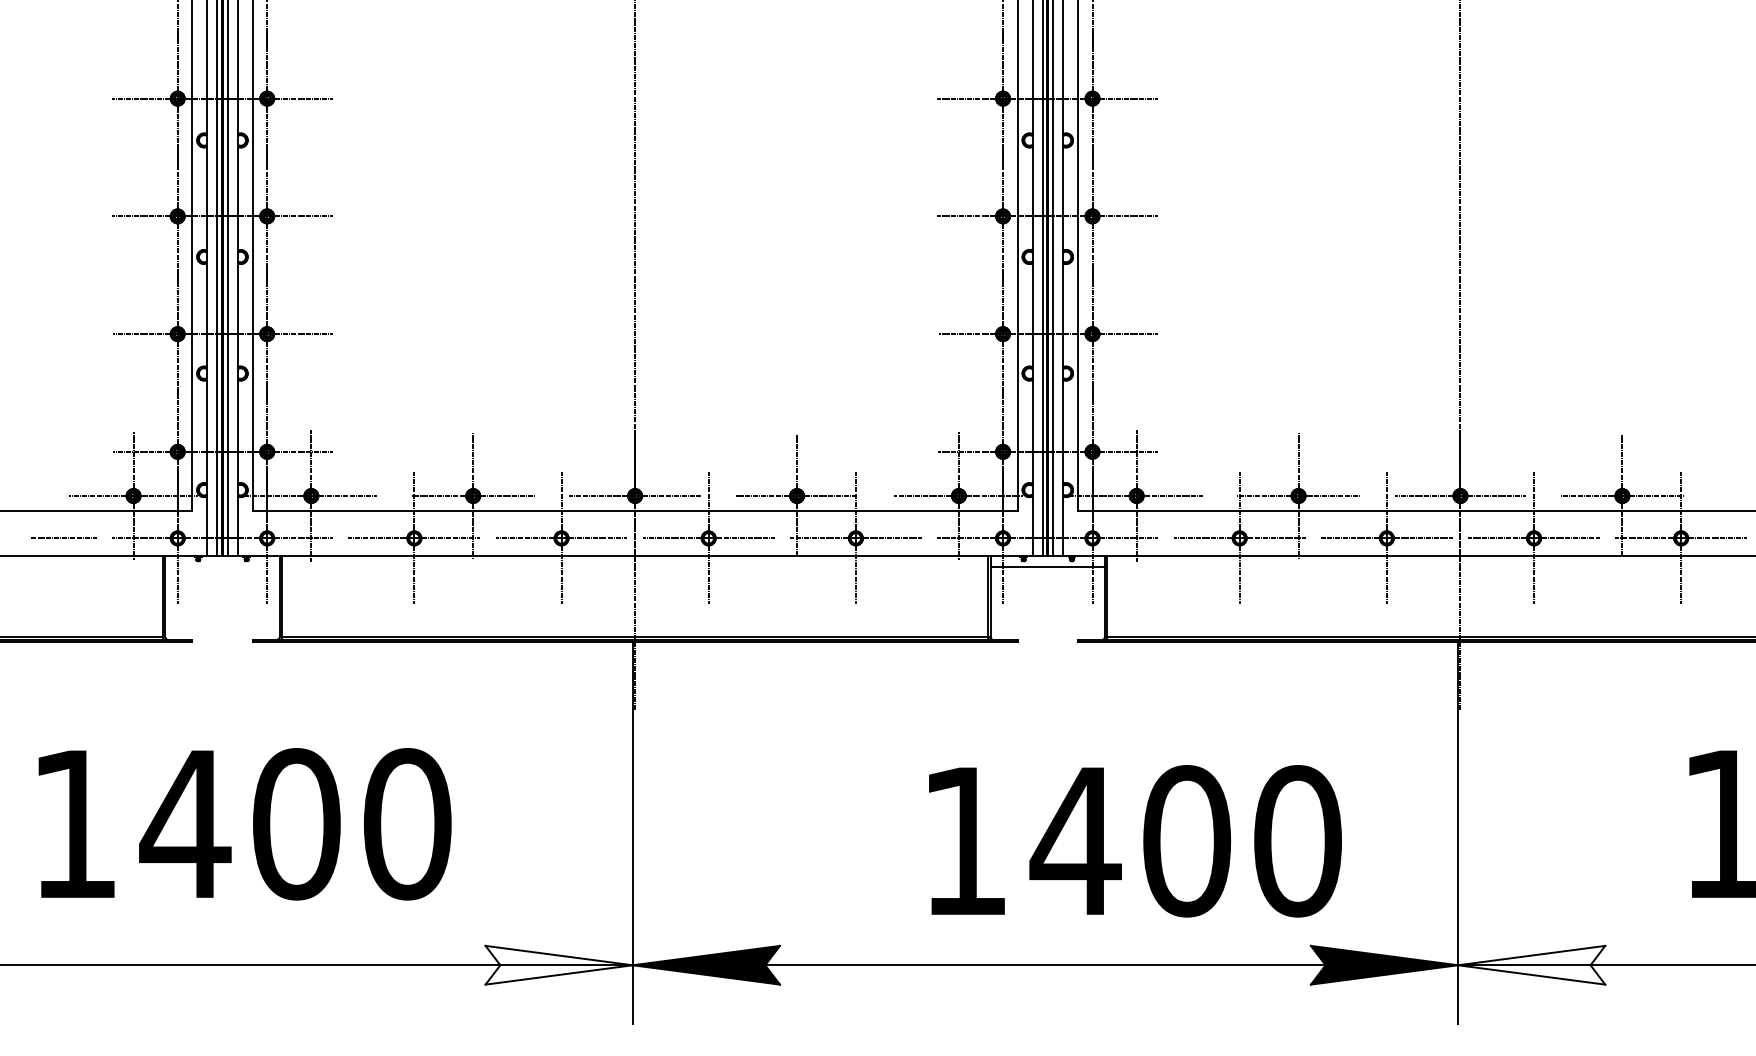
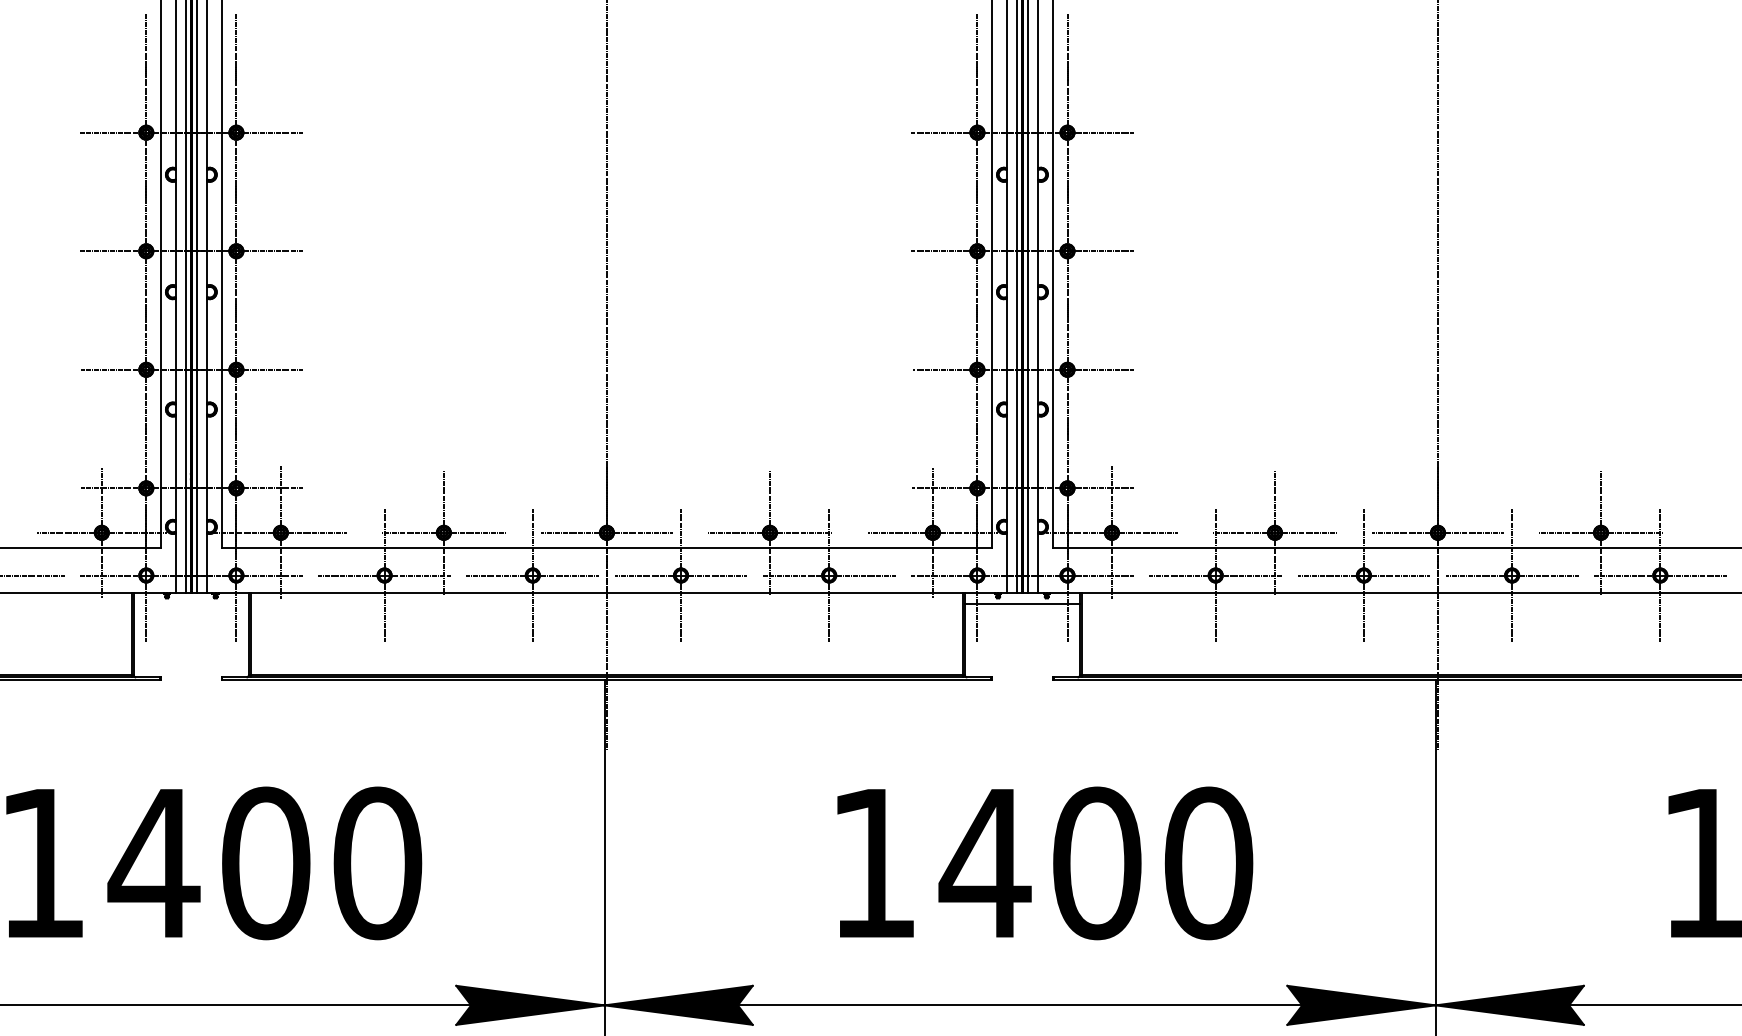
text: (1135, 841) -> (1045, 863), moved
fill: (558, 964) -> (529, 1004), added
fill: (1531, 964) -> (1509, 1004), added

